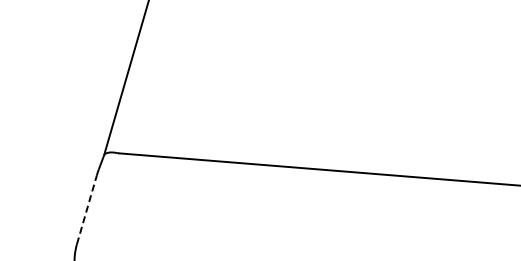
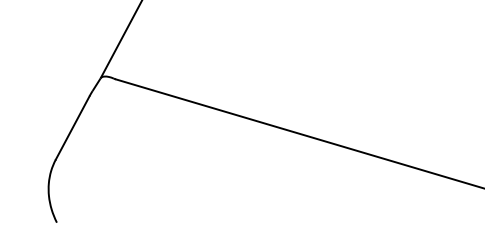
line: (86, 209) -> (72, 127), dashed -> solid

